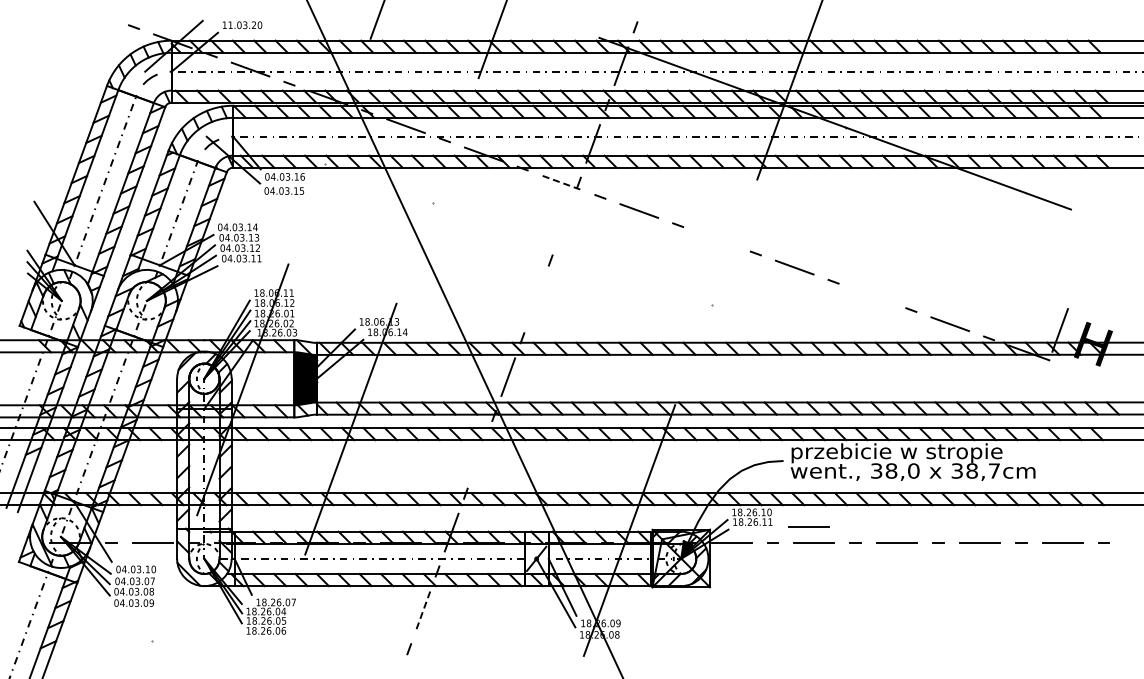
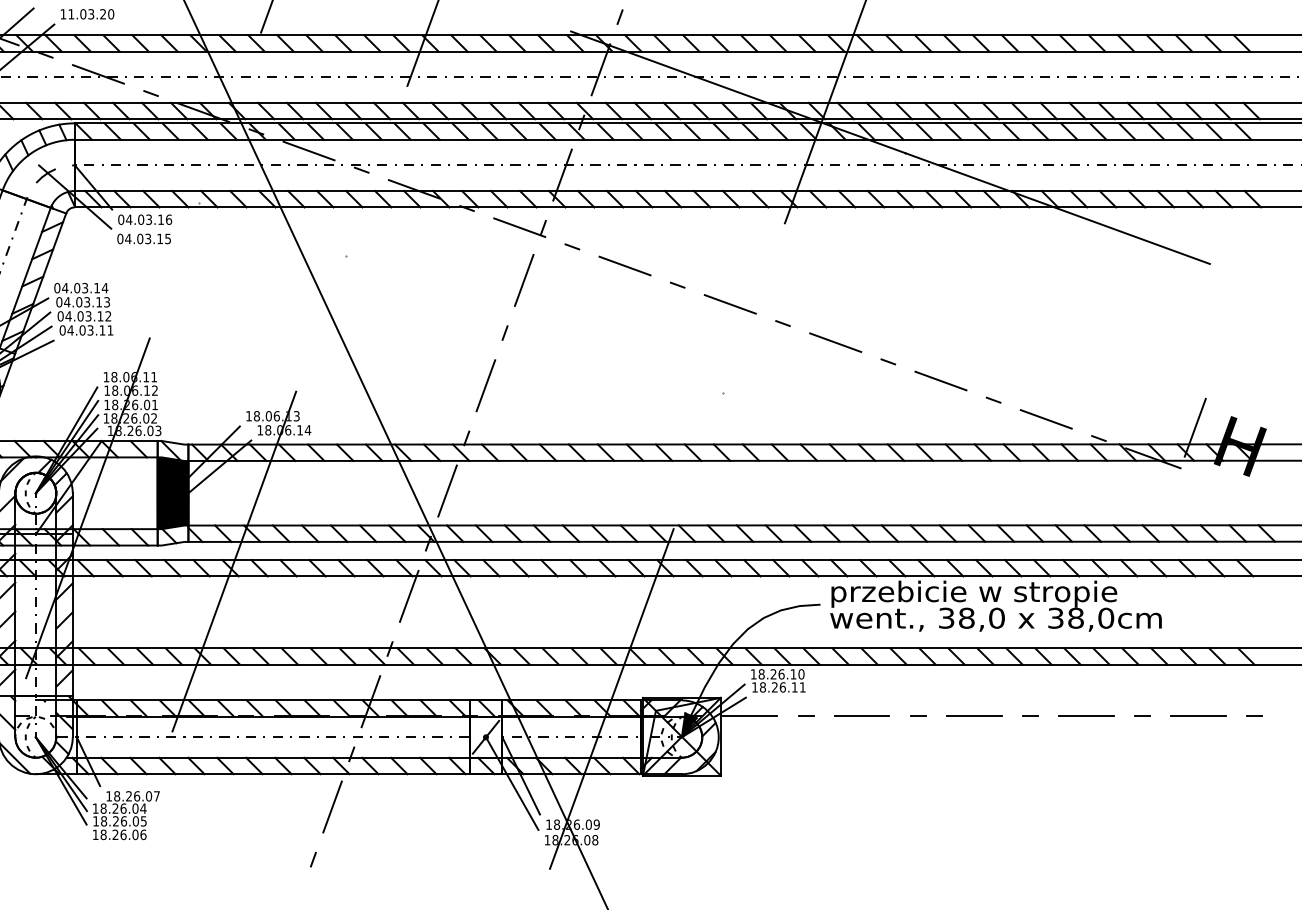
line: (561, 182) -> (519, 227), dashed -> solid
line: (564, 221) -> (523, 280), added
line: (716, 239) -> (729, 304), added
line: (872, 295) -> (941, 380), added
line: (536, 299) -> (485, 385), added
line: (479, 454) -> (408, 595), added
text: (994, 470) -> (1106, 617), 38,7cm -> 38,0cm
line: (808, 526) -> (854, 693), removed
line: (423, 610) -> (332, 807), dashed -> solid

